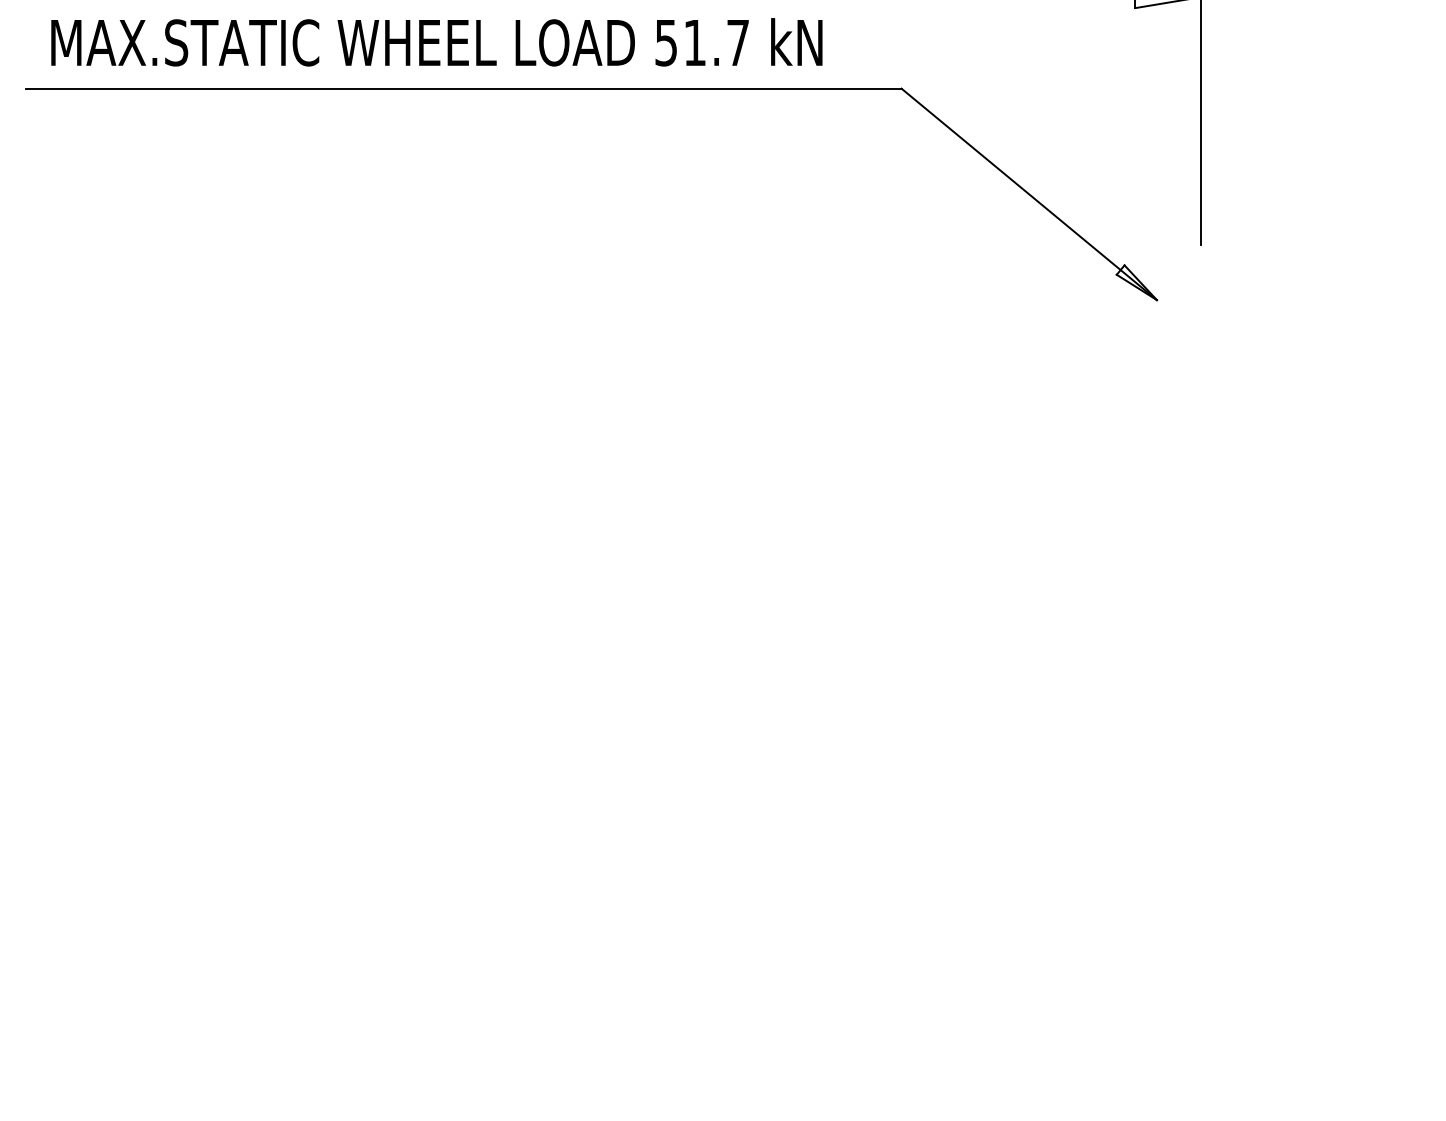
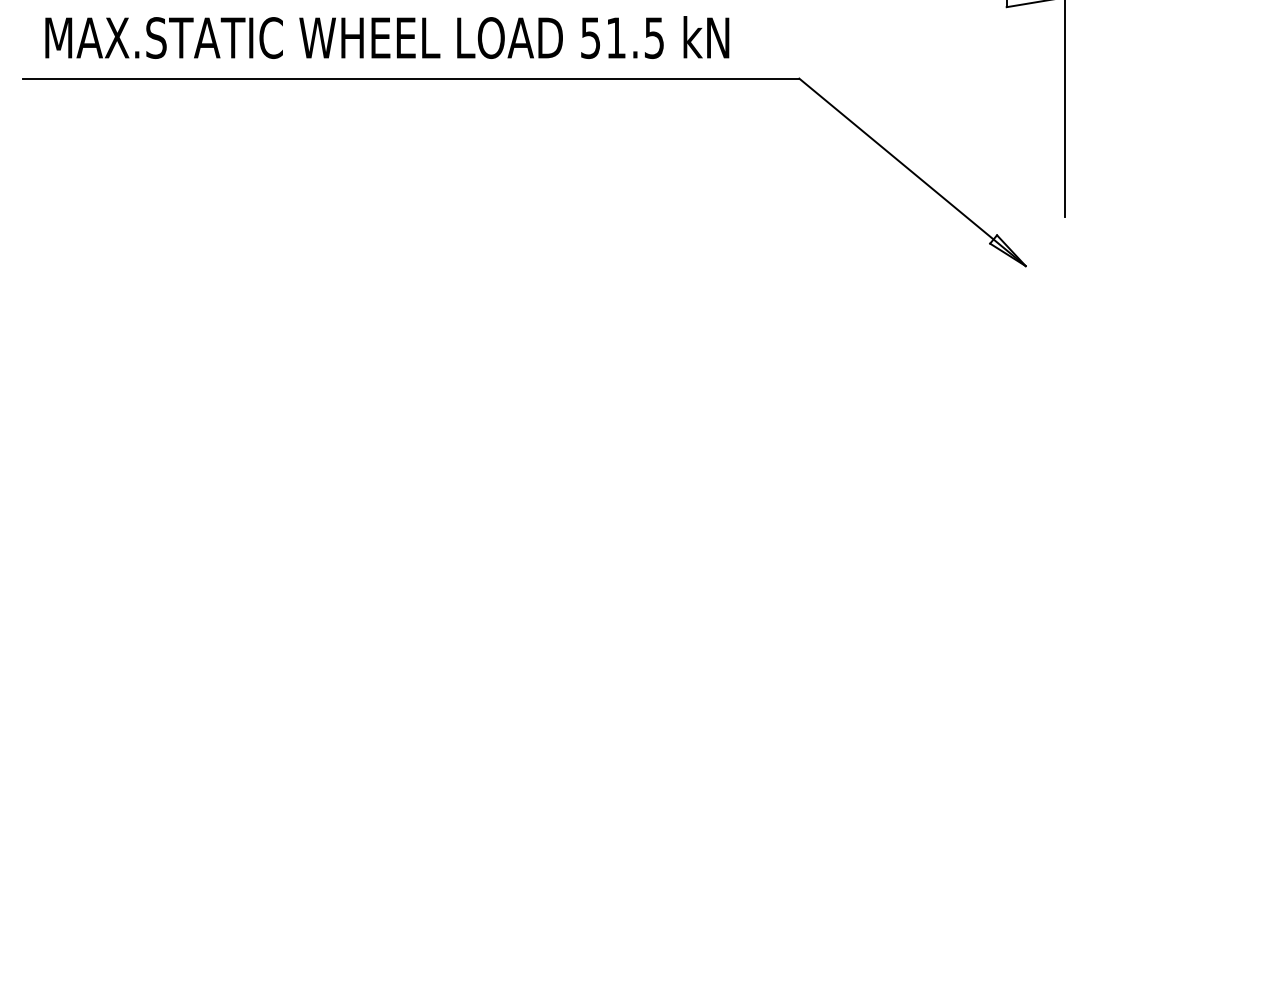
text: (737, 43) -> (653, 38), 51.7 -> 51.5

